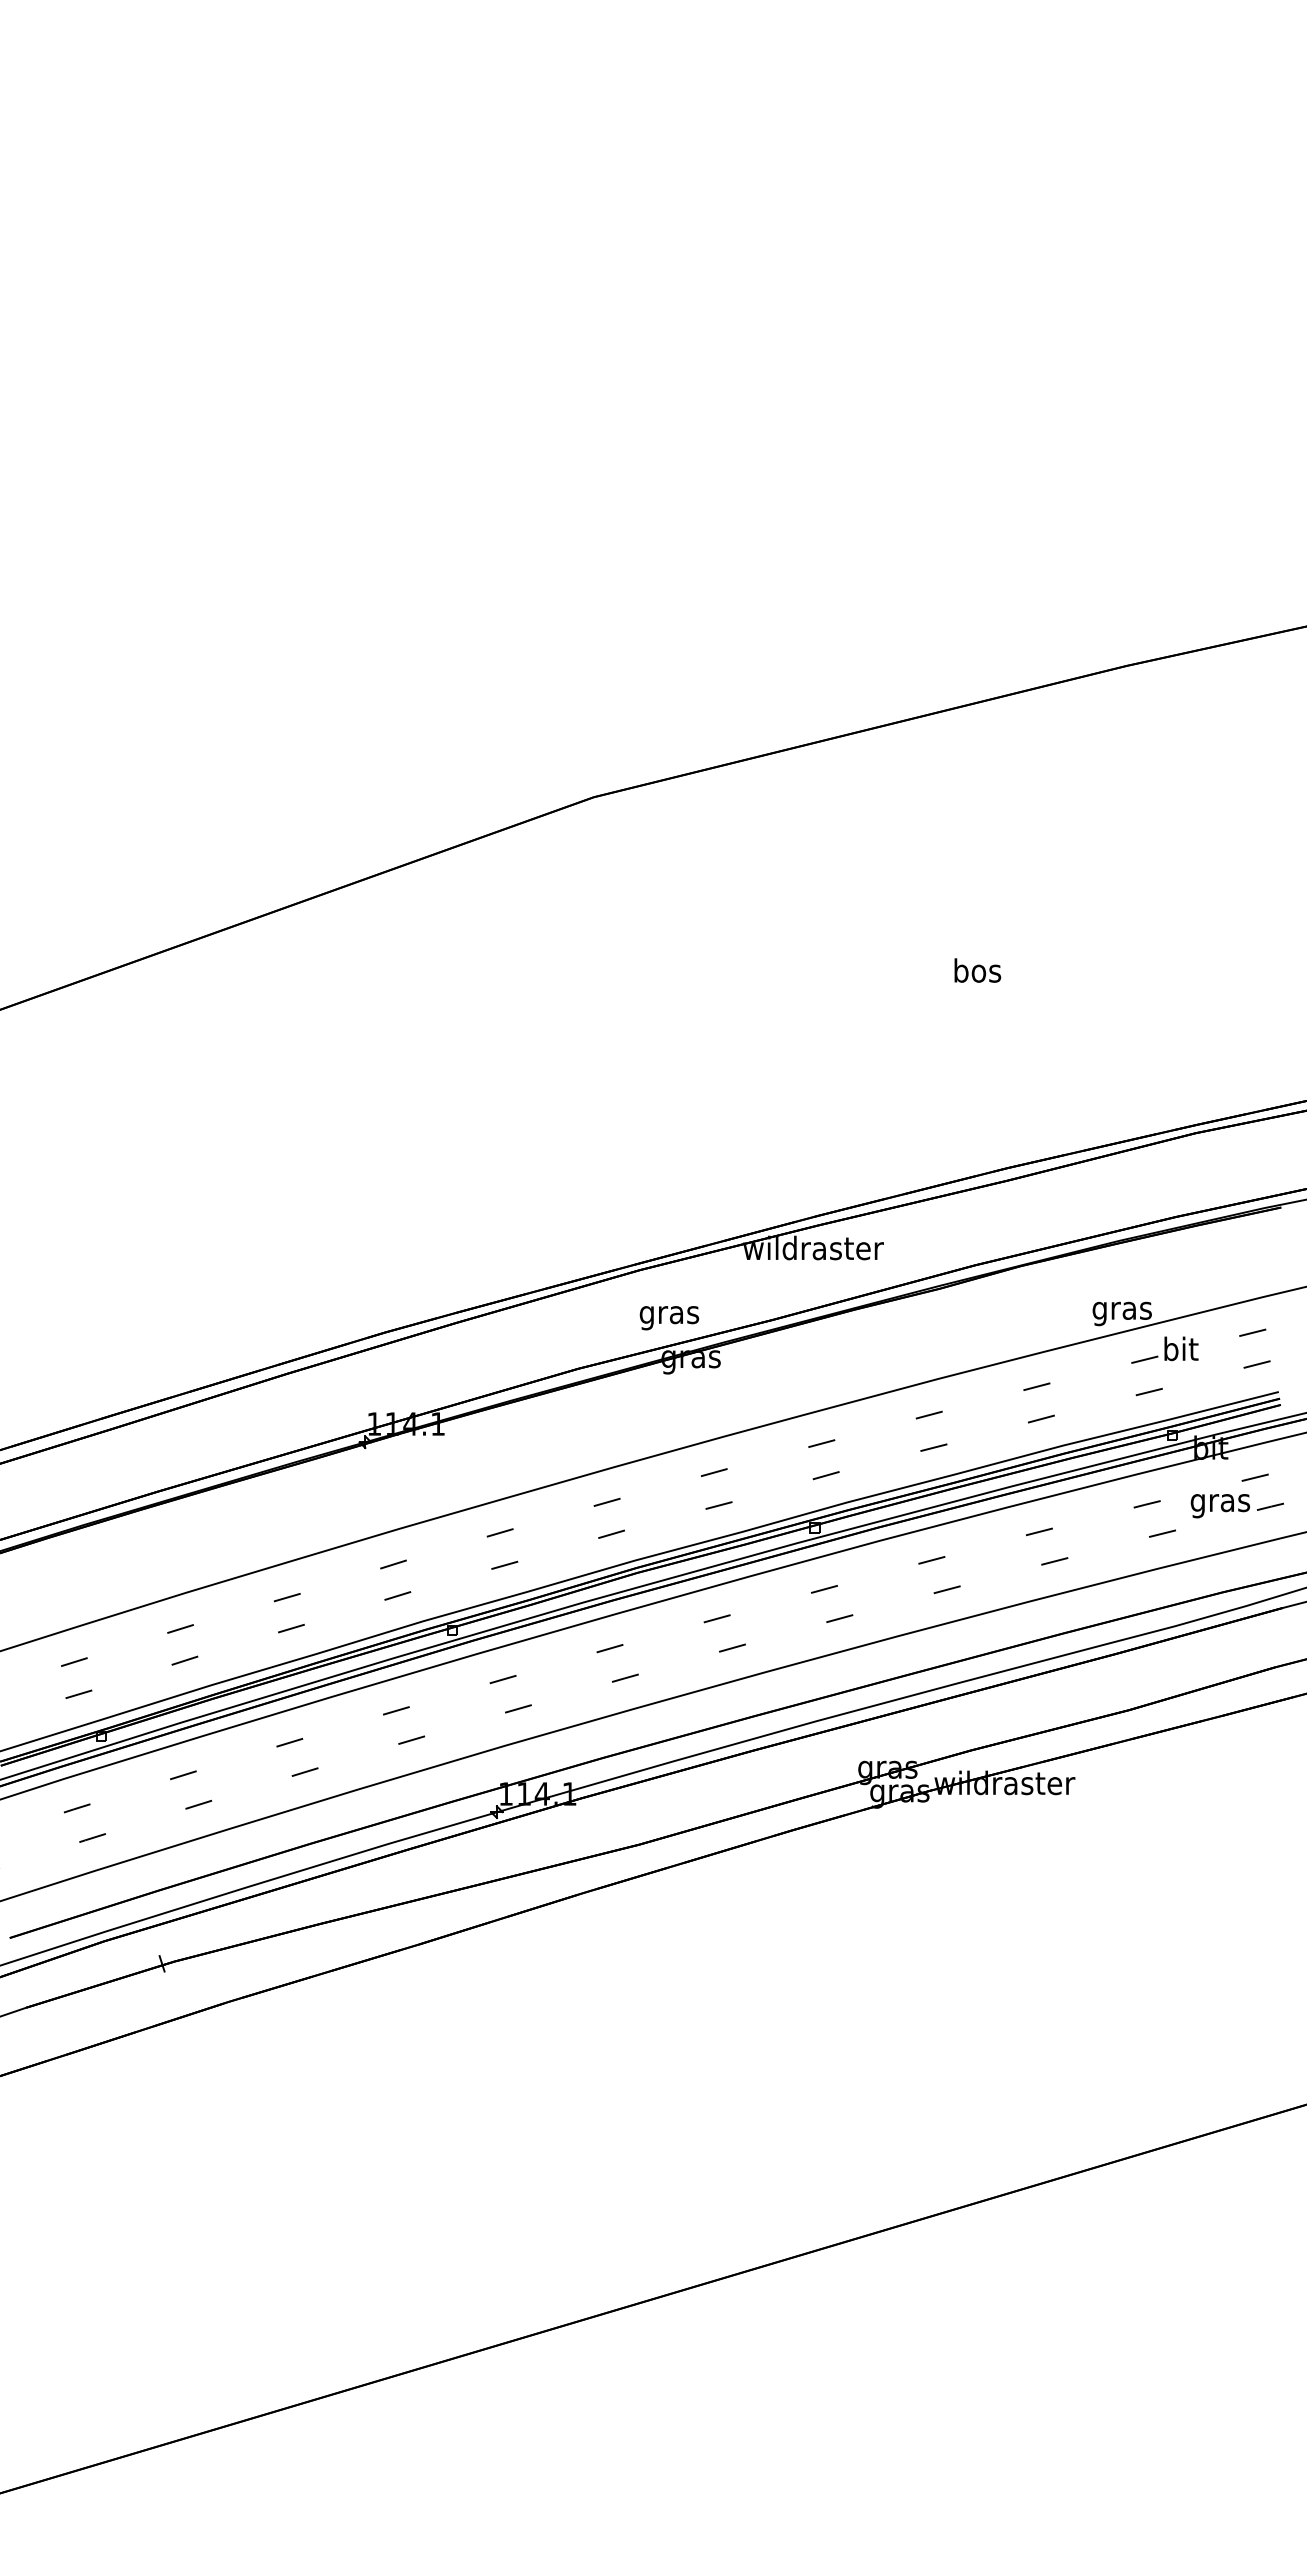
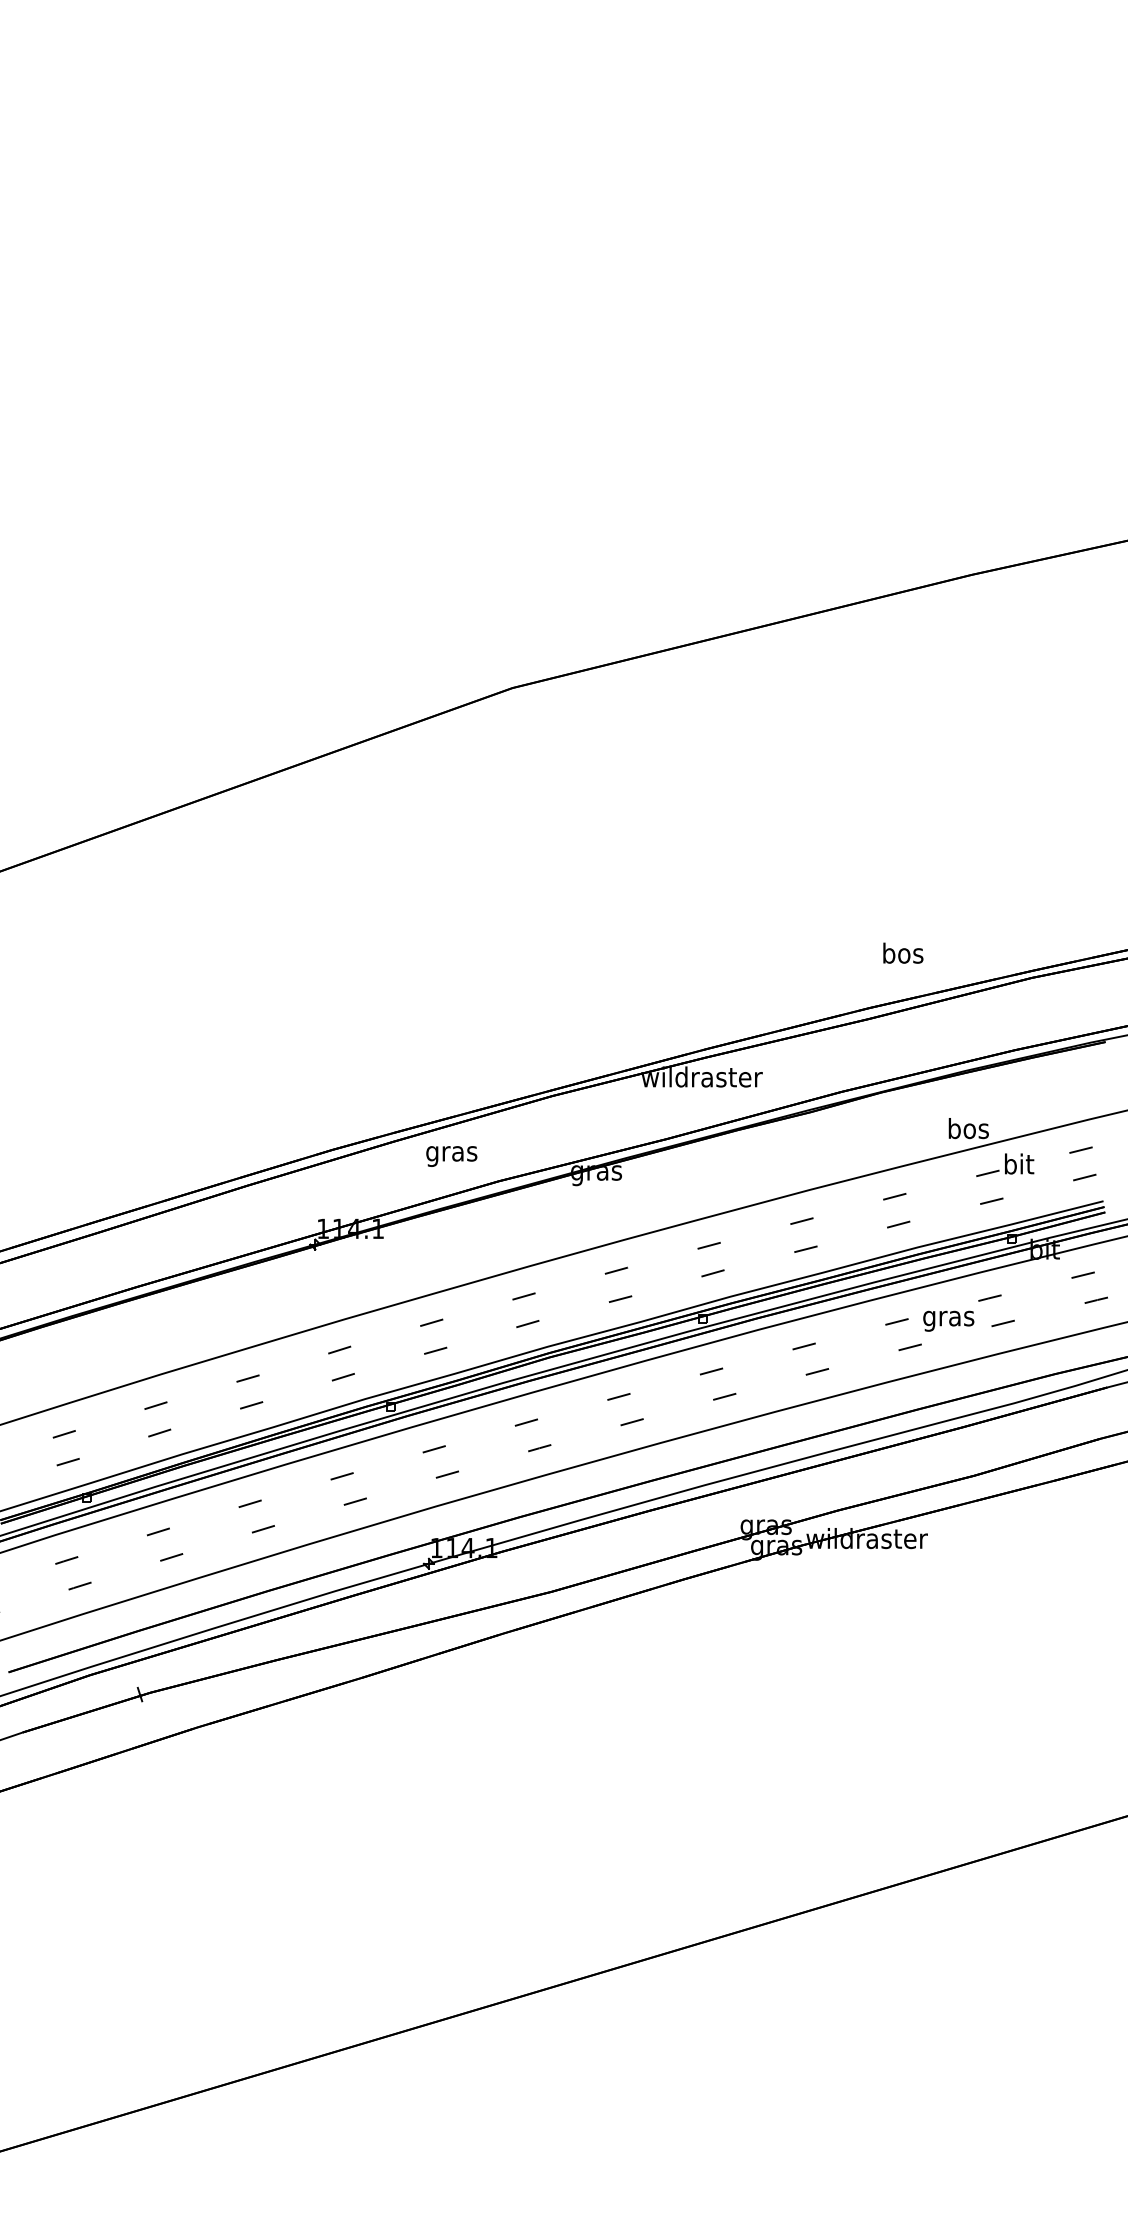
text: (977, 970) -> (903, 953), moved
text: (1121, 1310) -> (967, 1130), gras -> bos
text: (669, 1318) -> (451, 1156), moved
text: (1219, 1506) -> (947, 1321), moved

